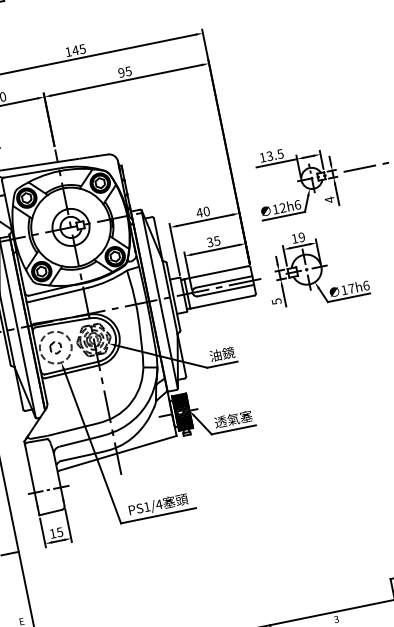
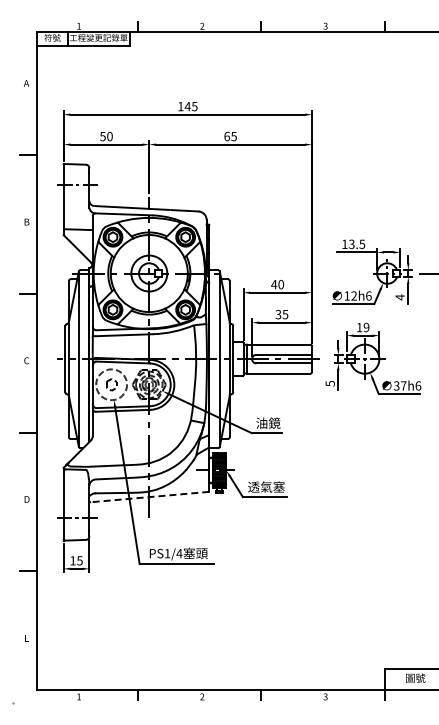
text: (121, 72) -> (227, 136), 95 -> 65
text: (344, 289) -> (396, 385), 17h6 -> 37h6
line: (117, 453) -> (149, 497), solid -> dashed

